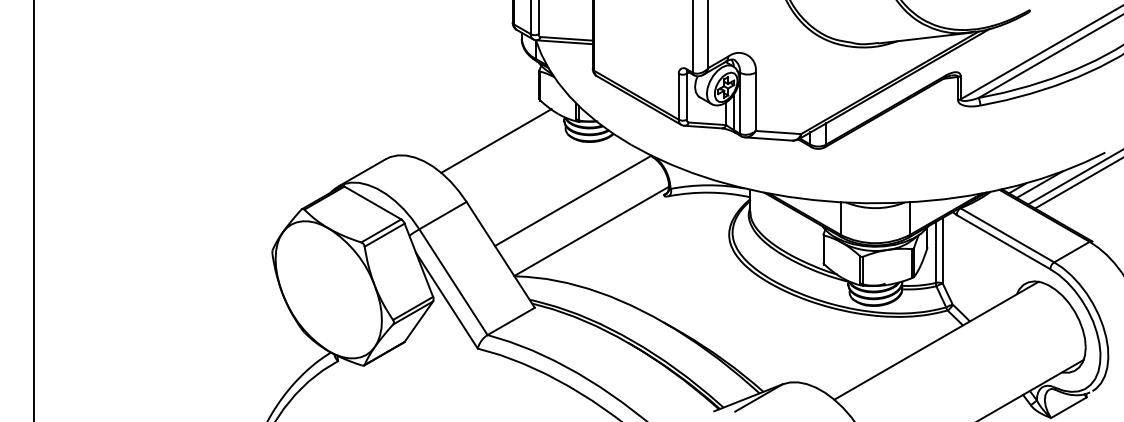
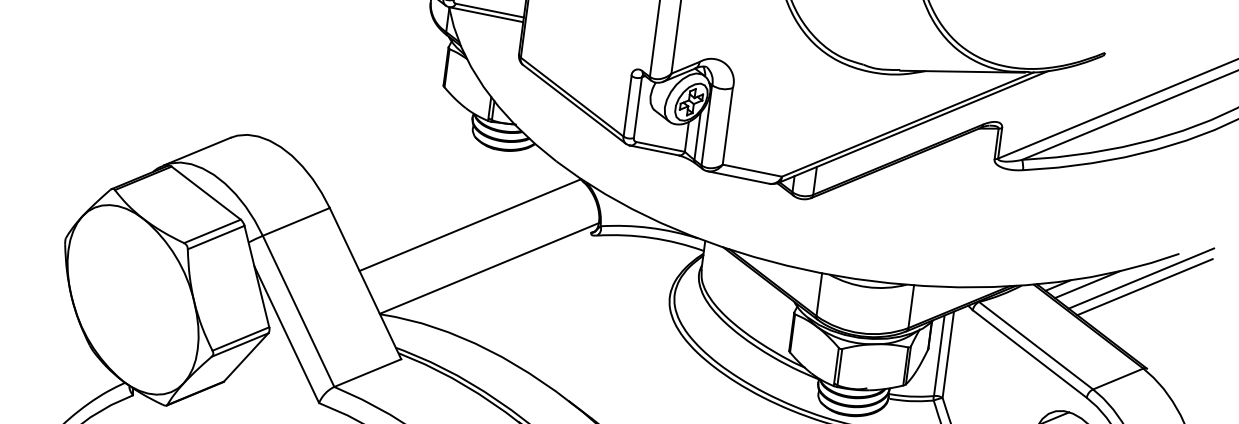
line: (496, 140) -> (379, 132), removed

